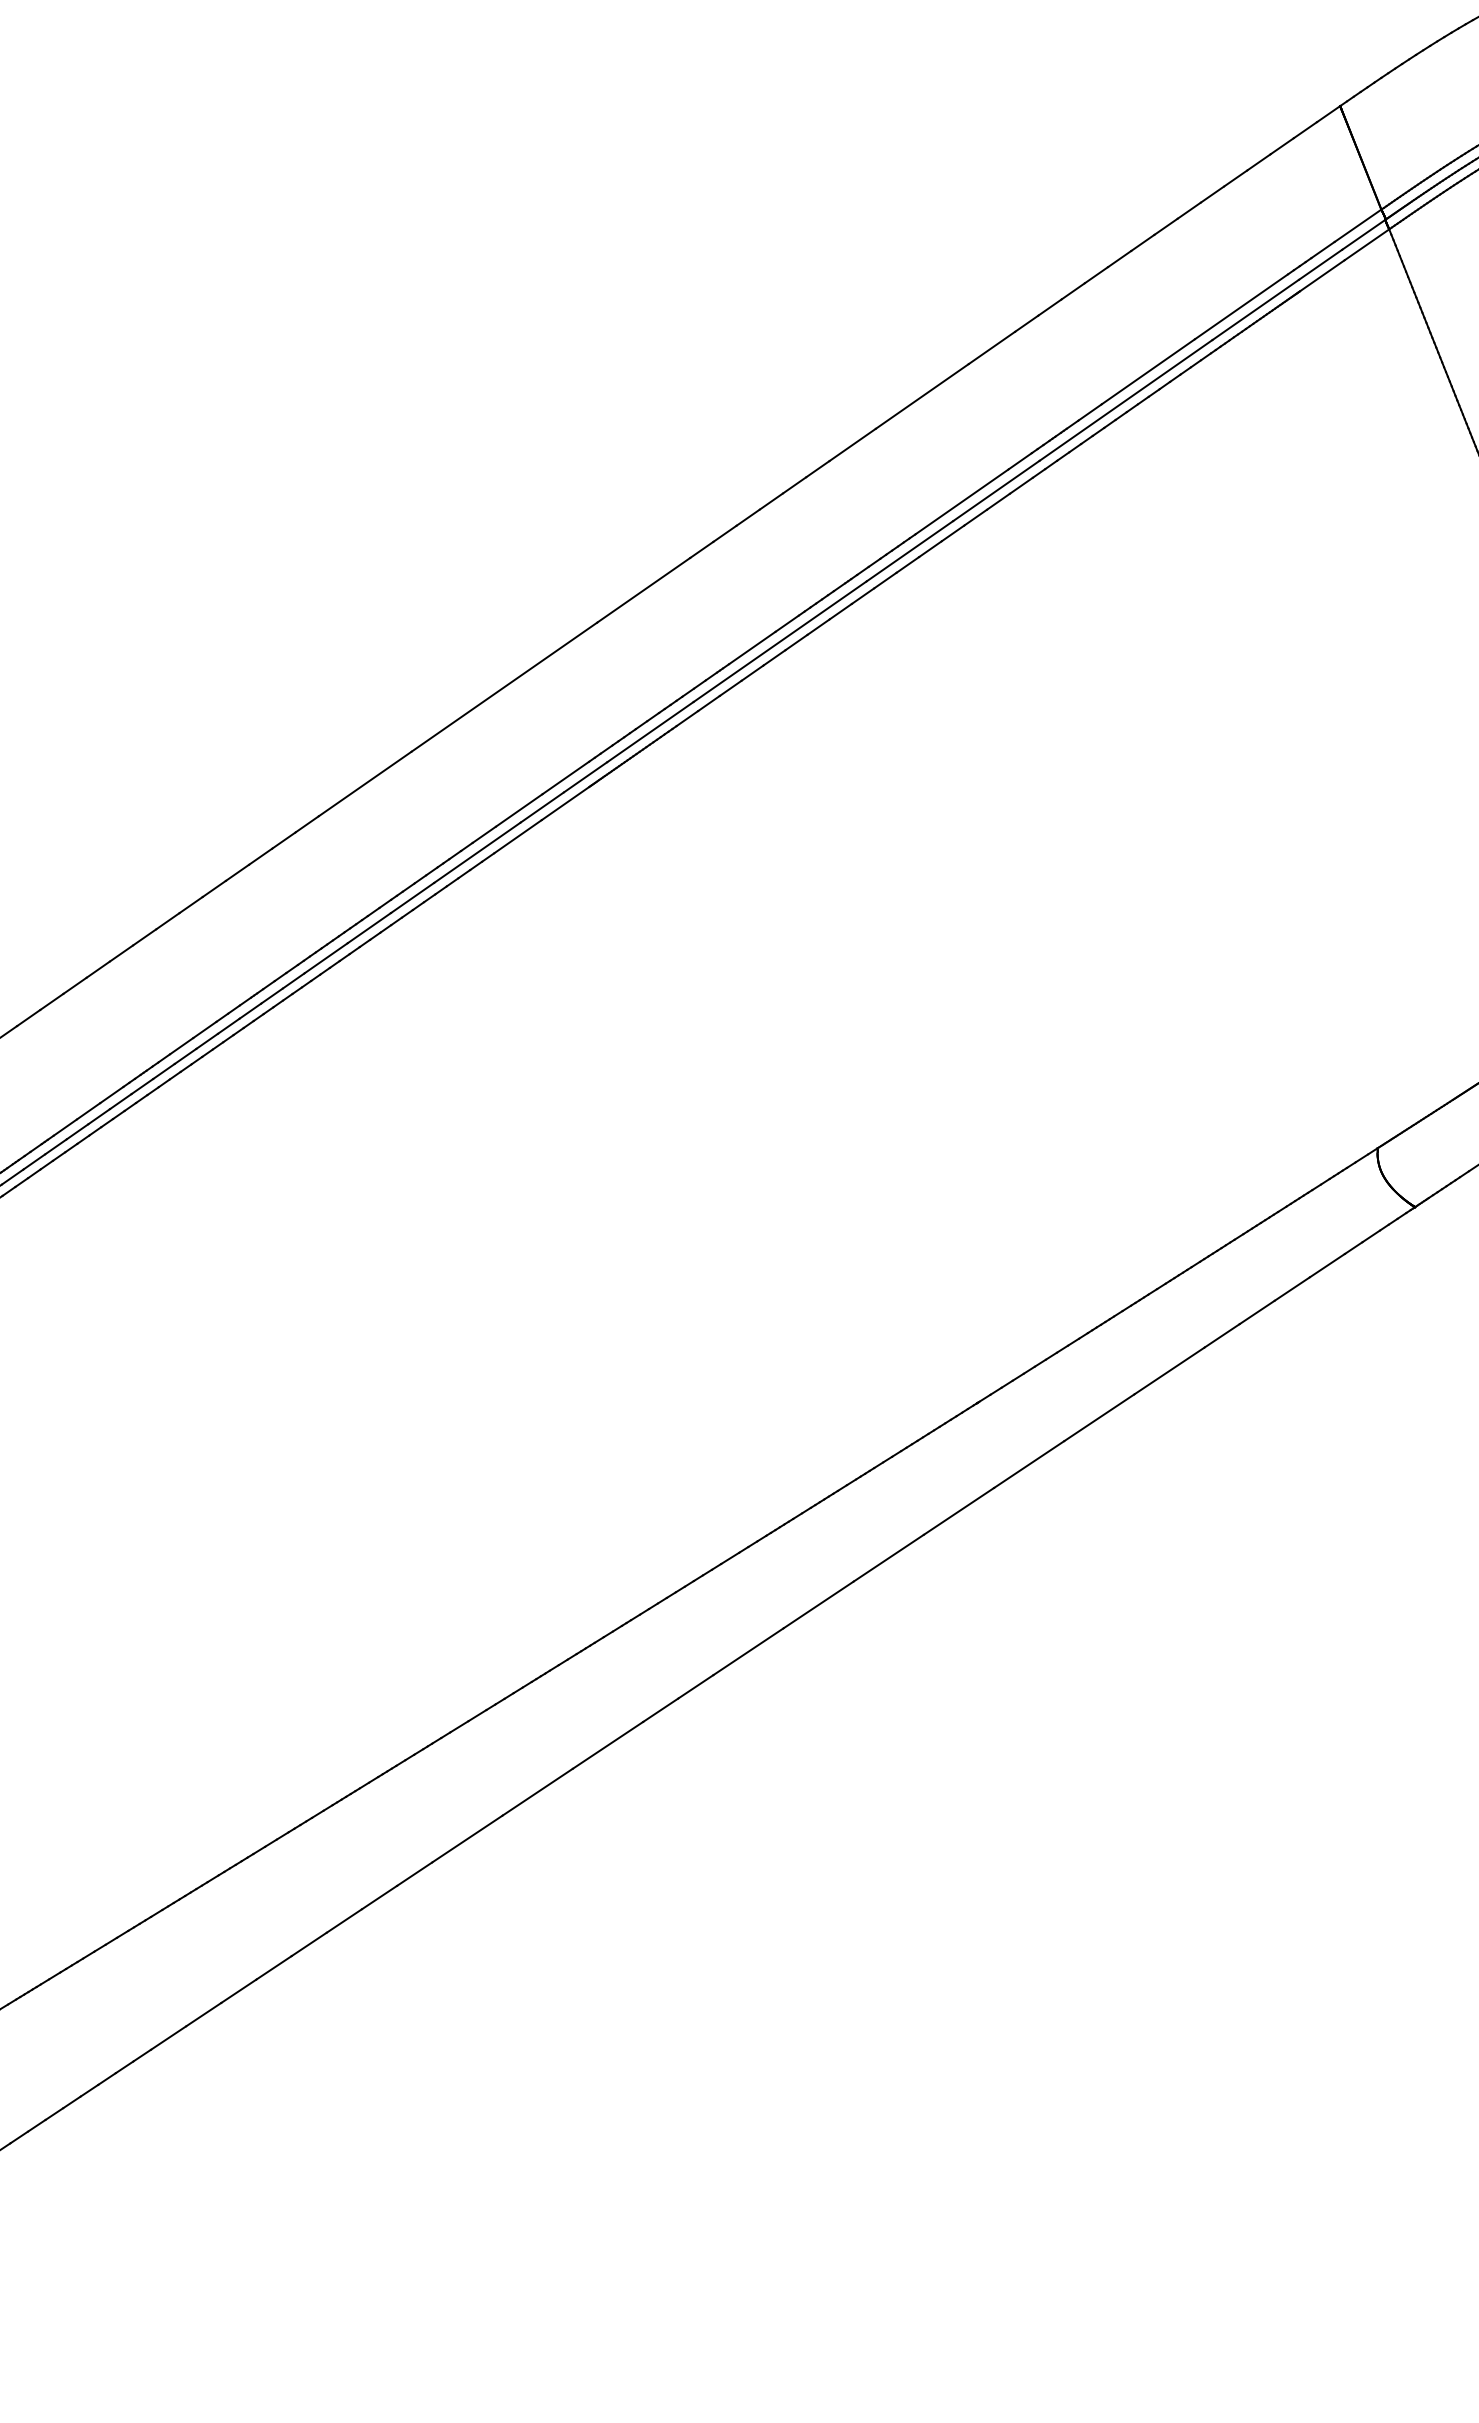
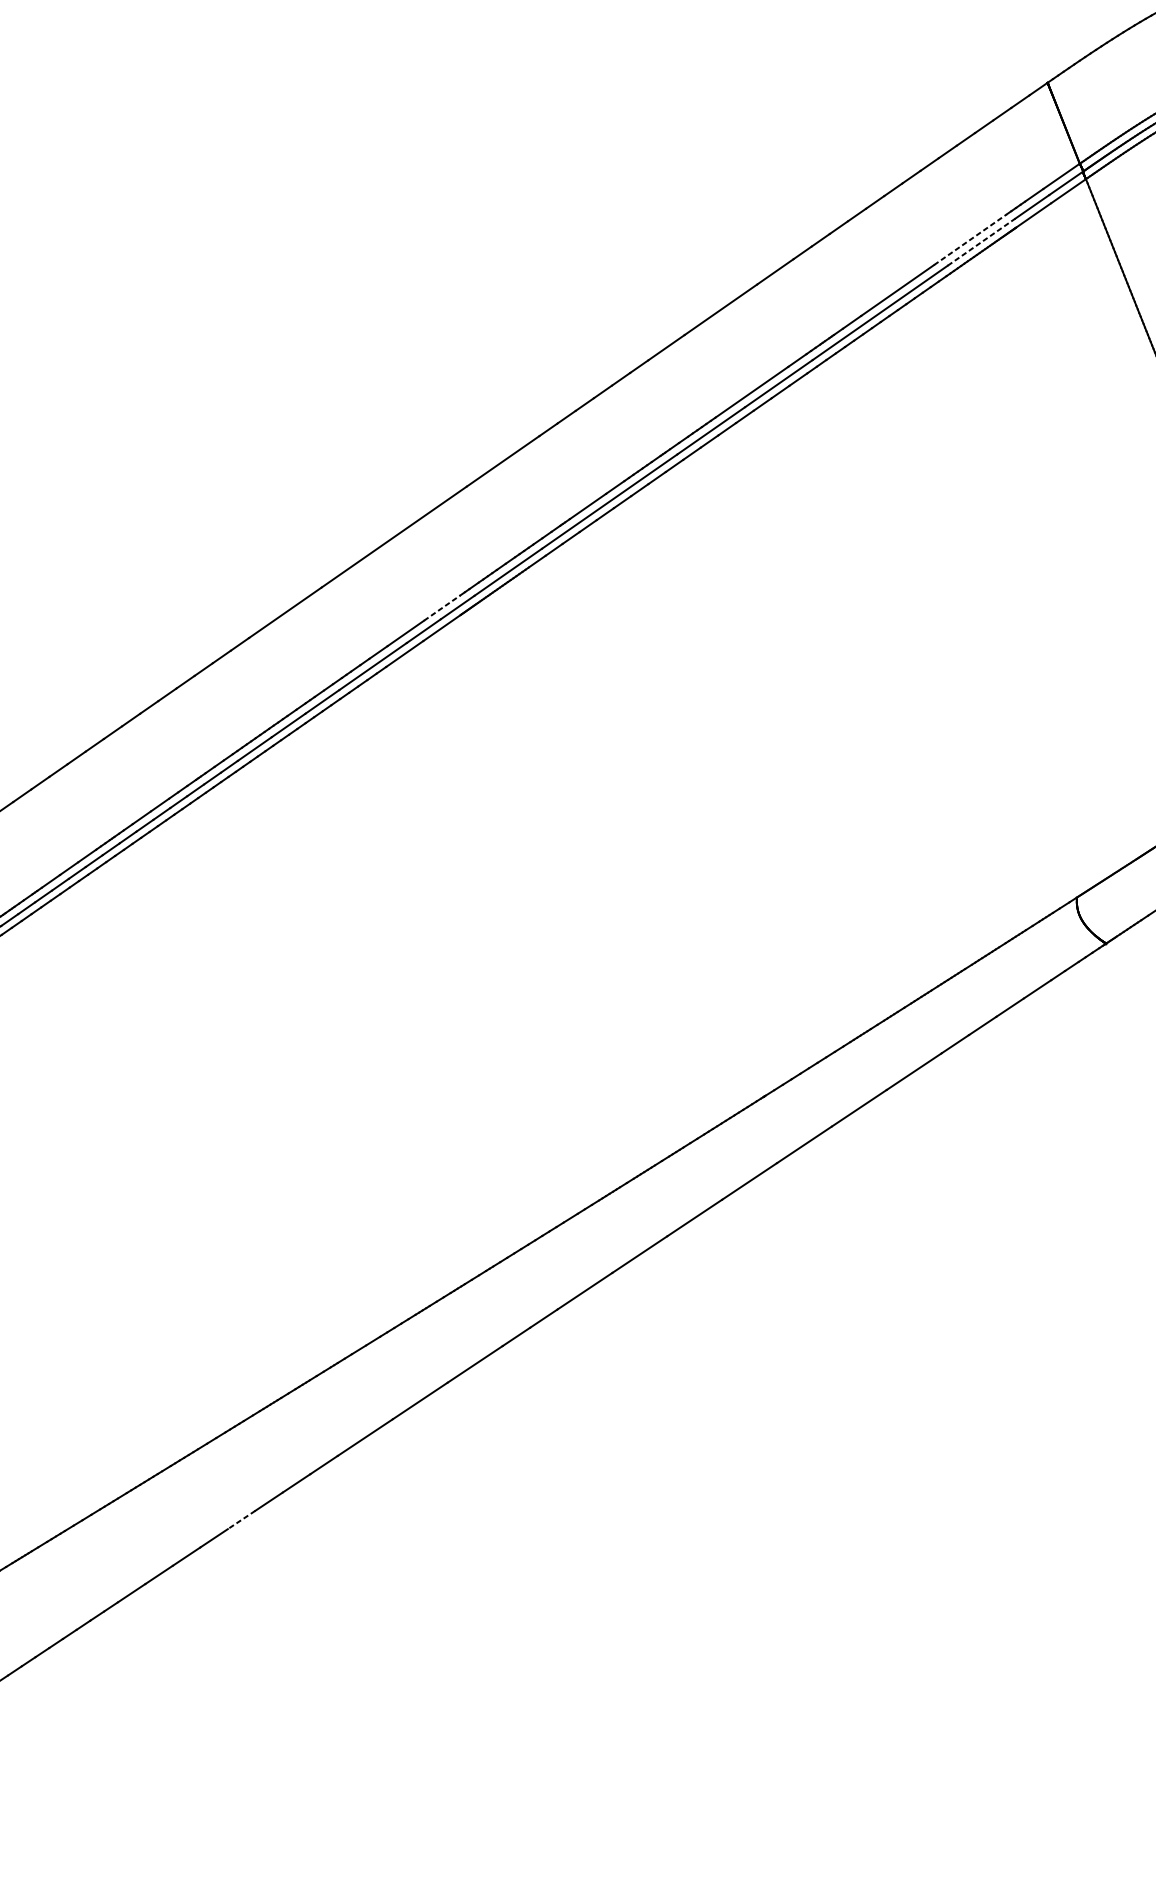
line: (1241, 306) -> (970, 239), solid -> dashed
line: (1255, 309) -> (981, 241), solid -> dashed
line: (566, 777) -> (442, 607), solid -> dashed
line: (308, 1944) -> (241, 1520), solid -> dashed

